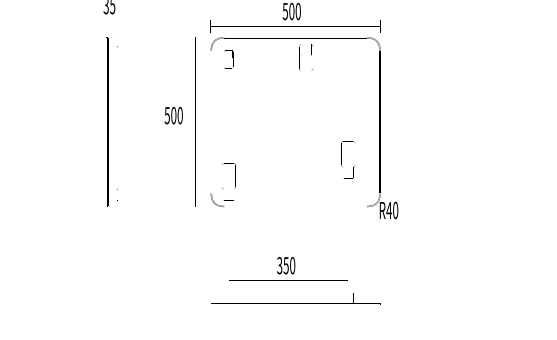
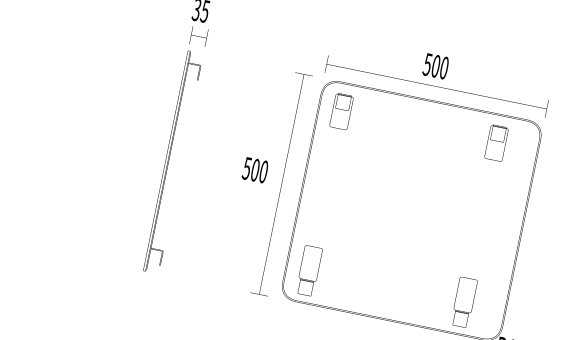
part: (305, 57) -> (495, 143), moved
part: (228, 59) -> (341, 111), size x1.43
part: (341, 159) -> (455, 299), moved

